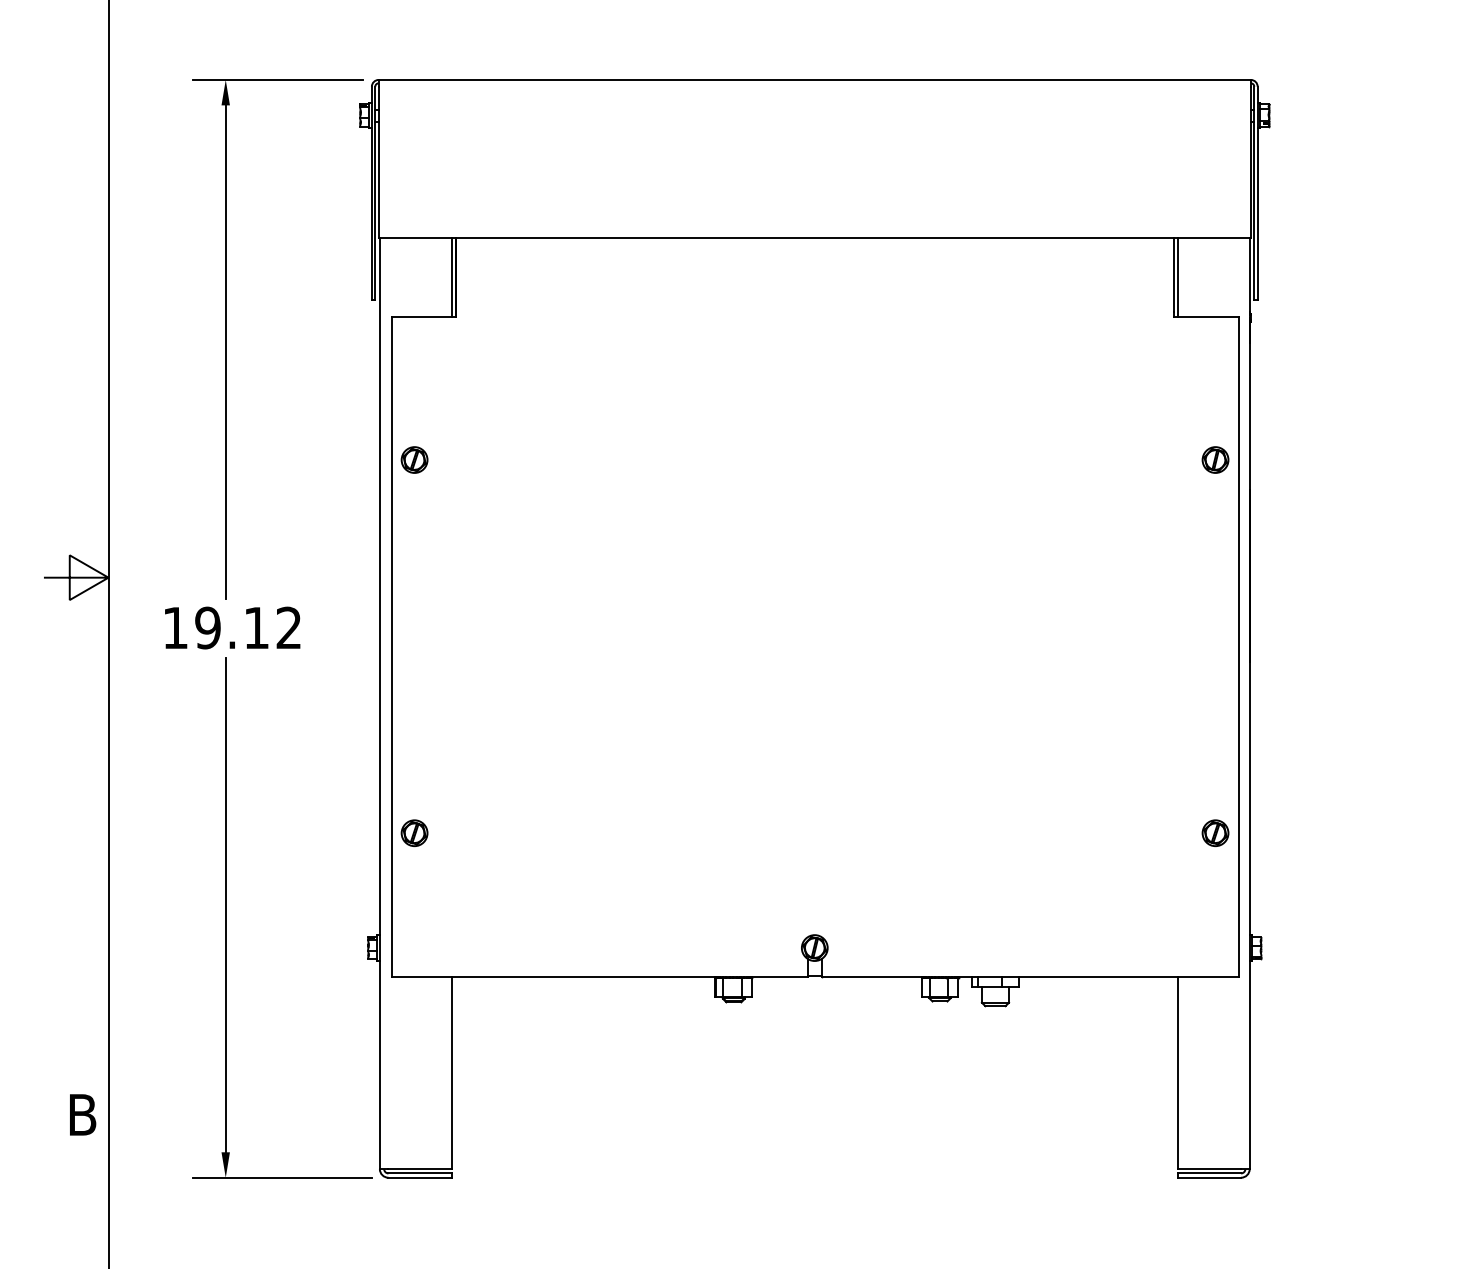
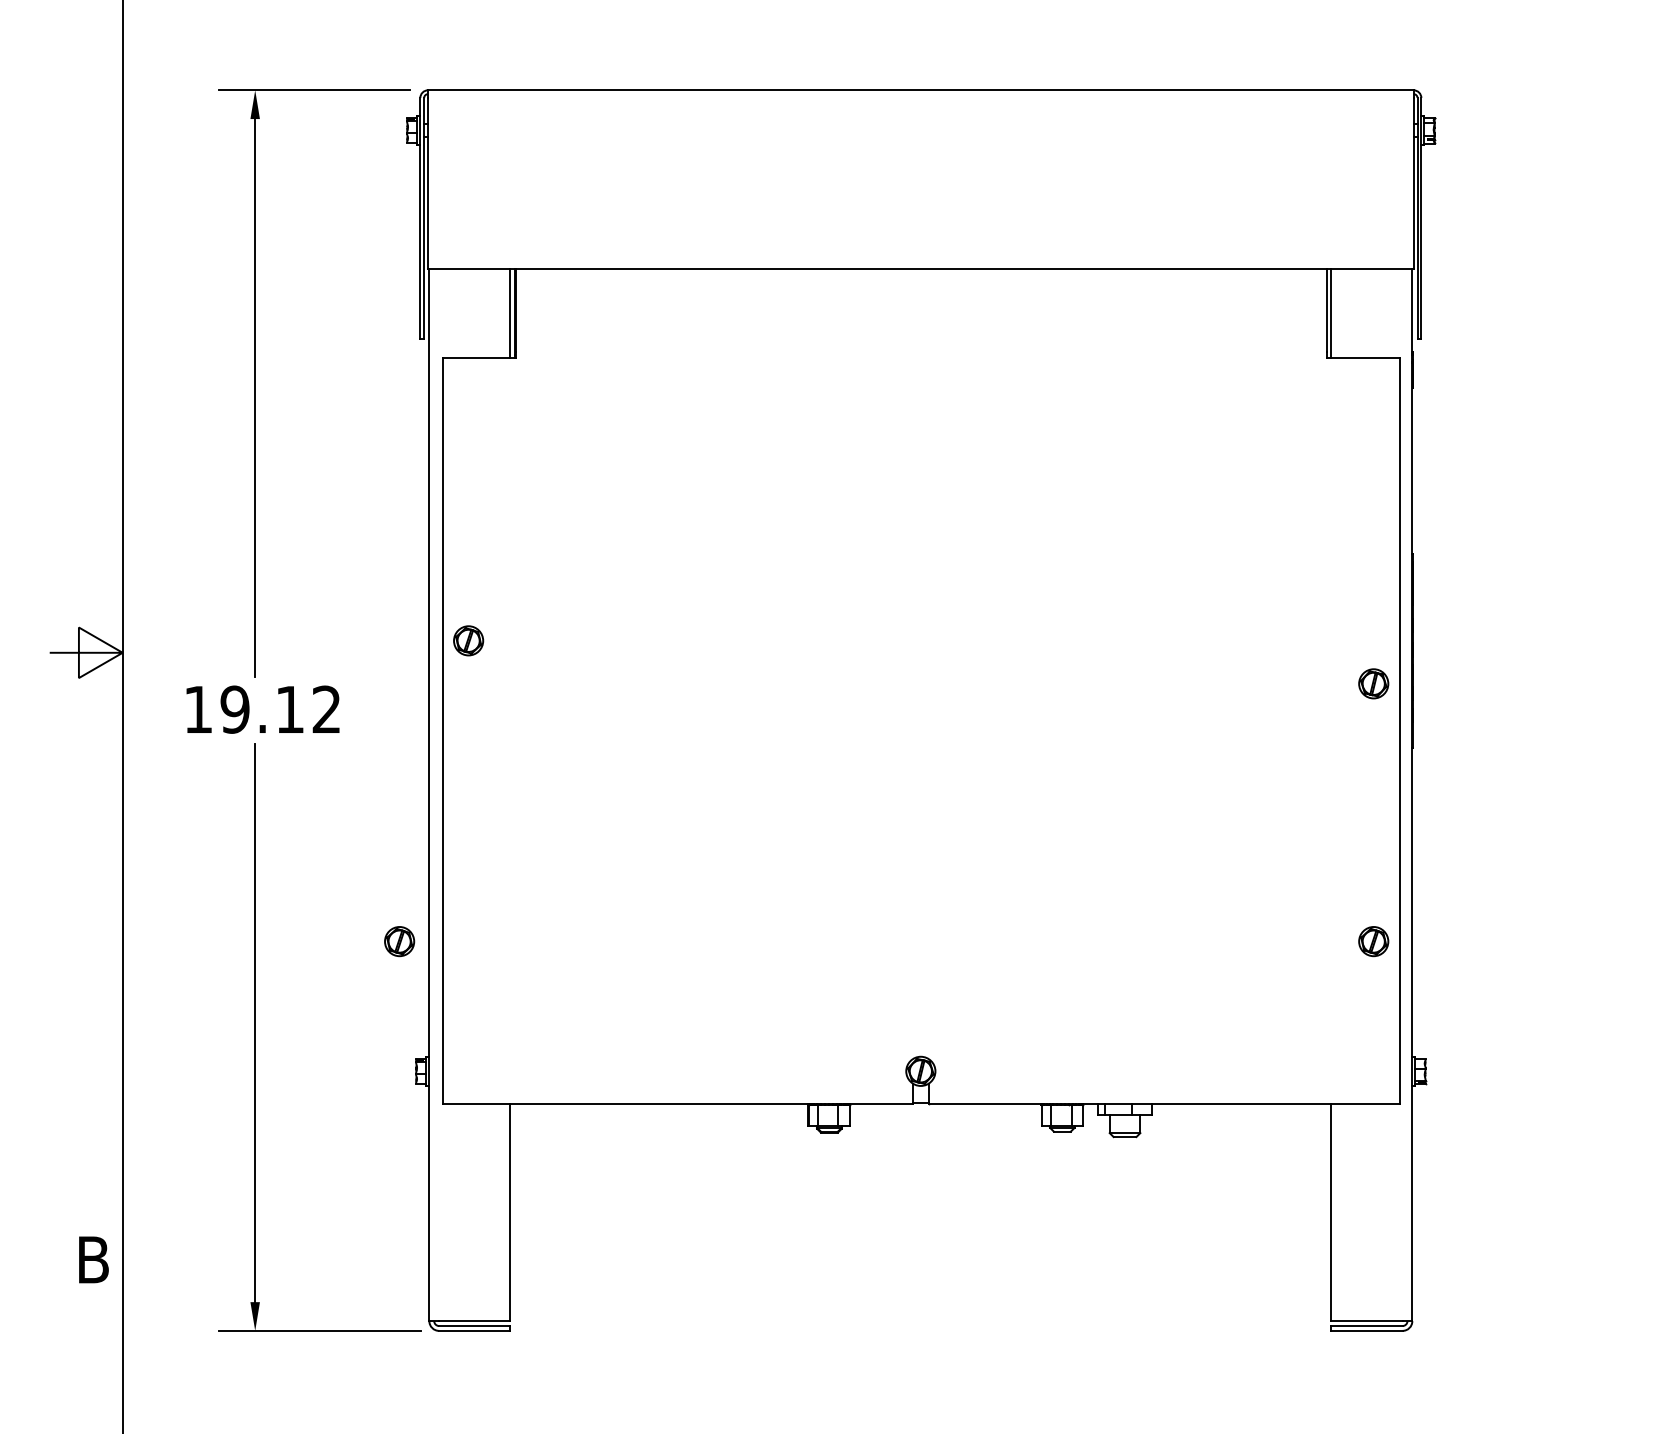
part: (414, 459) -> (468, 640), moved
part: (1215, 459) -> (1373, 683), moved
part: (414, 833) -> (399, 941), moved

